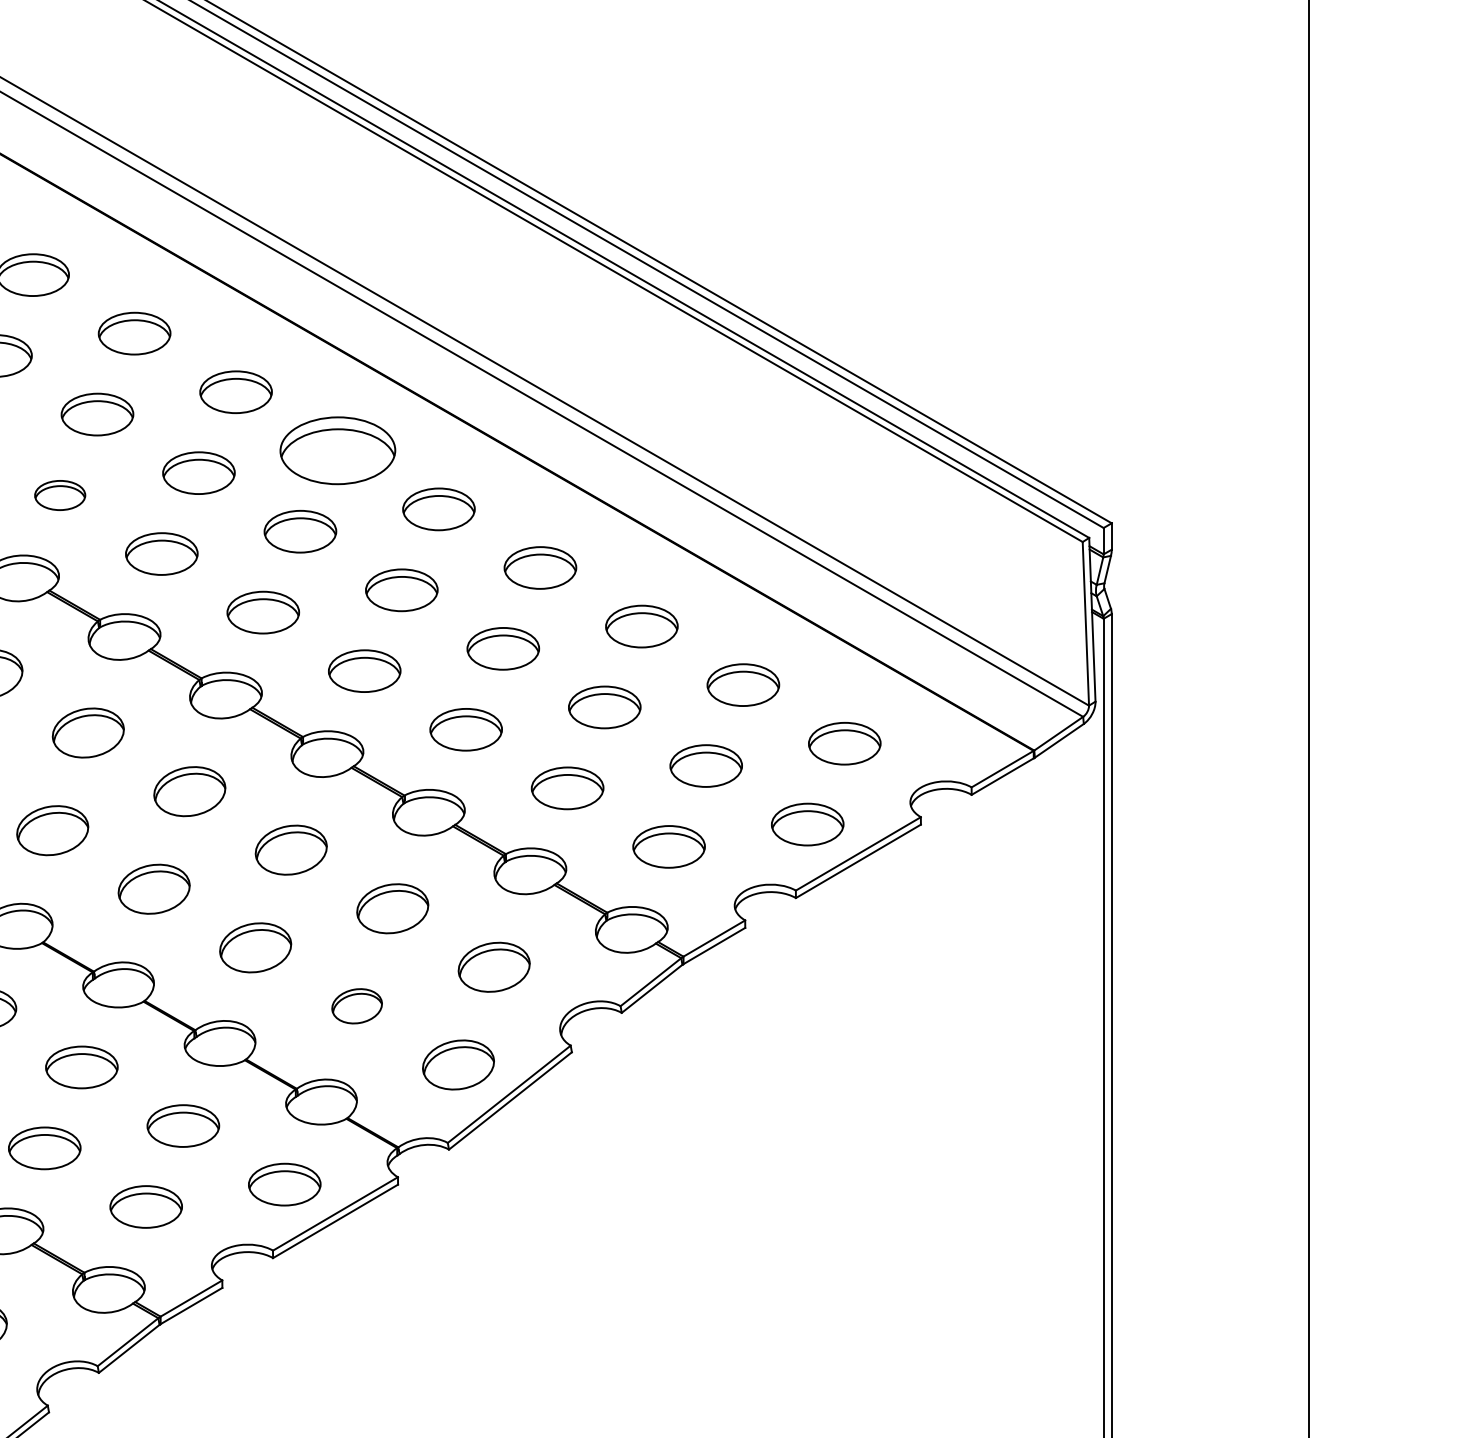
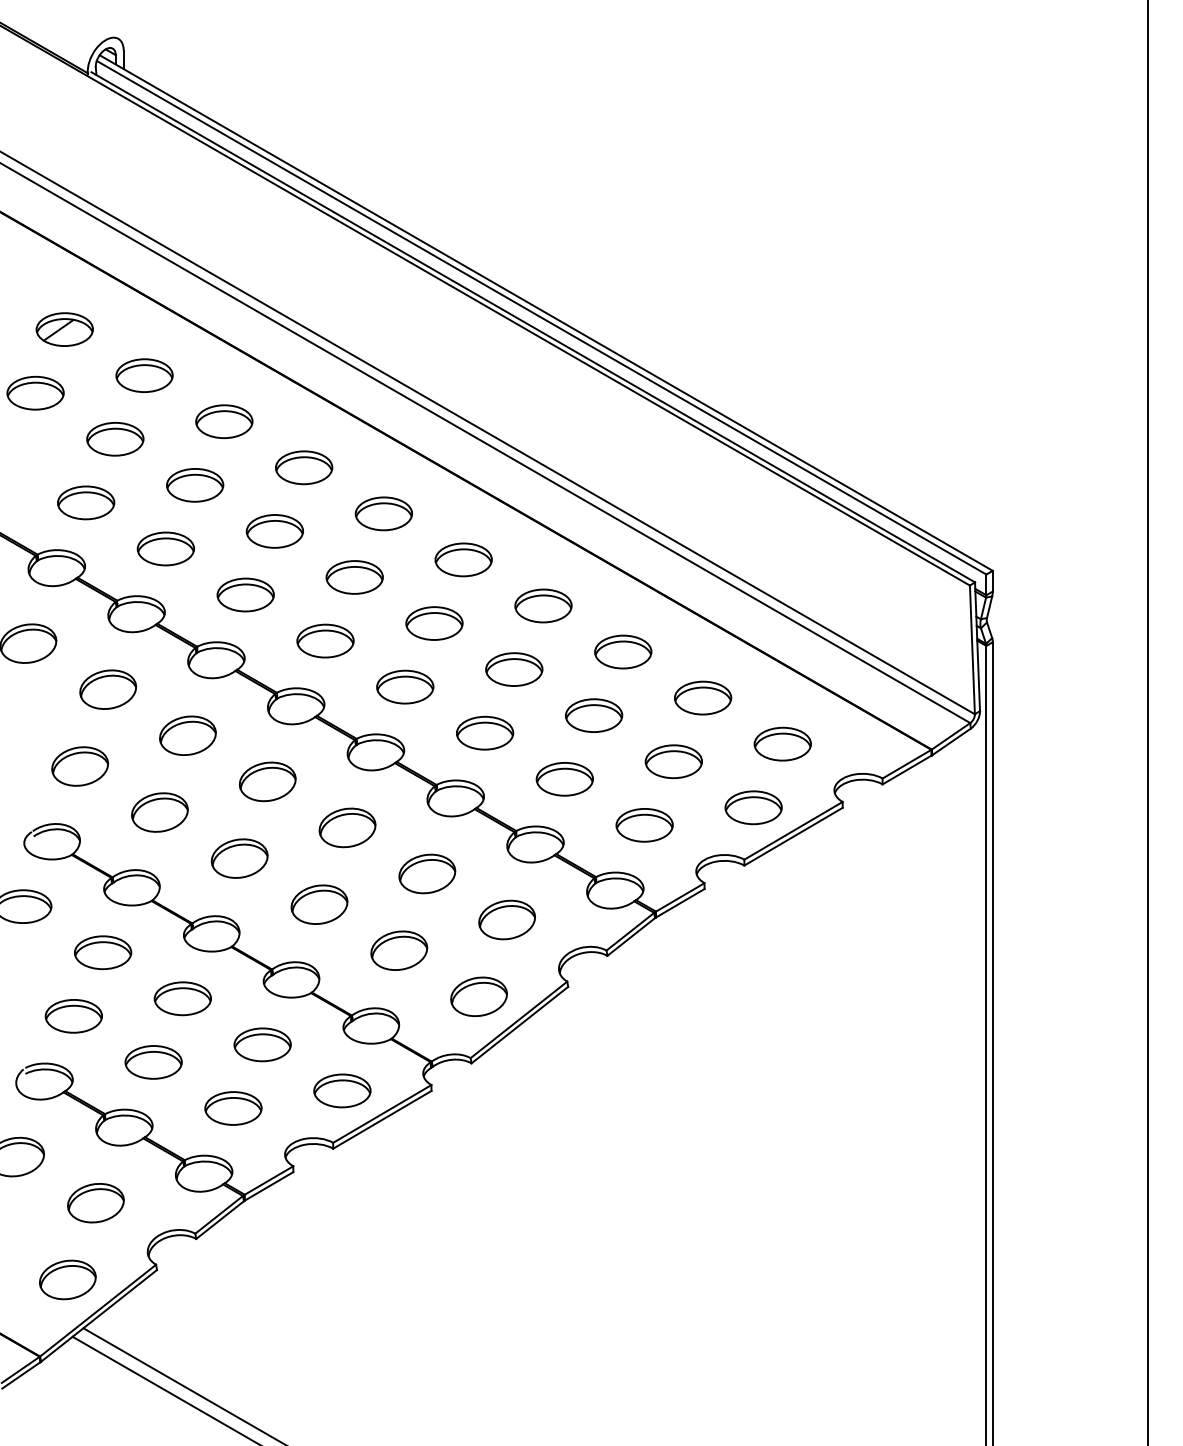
part: (337, 450) -> (383, 513), size x0.62
part: (59, 494) -> (165, 548), size x1.43
part: (357, 1006) -> (399, 950), size x1.43

